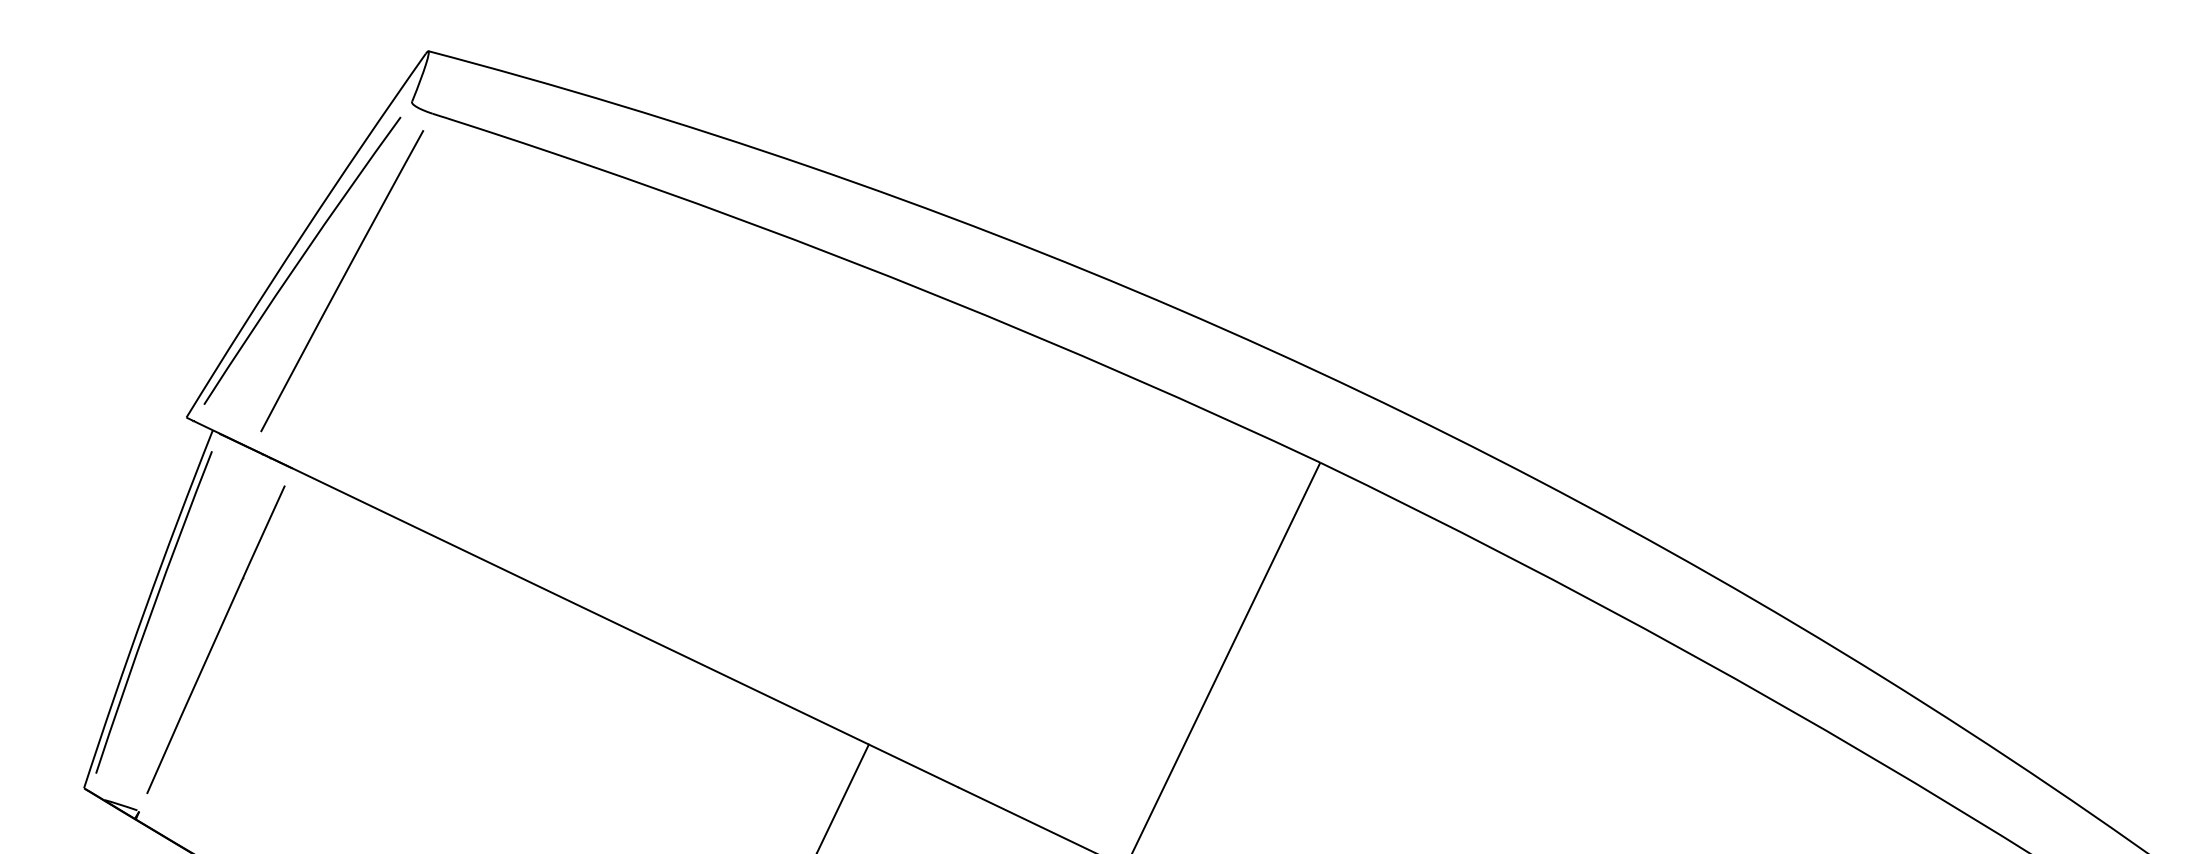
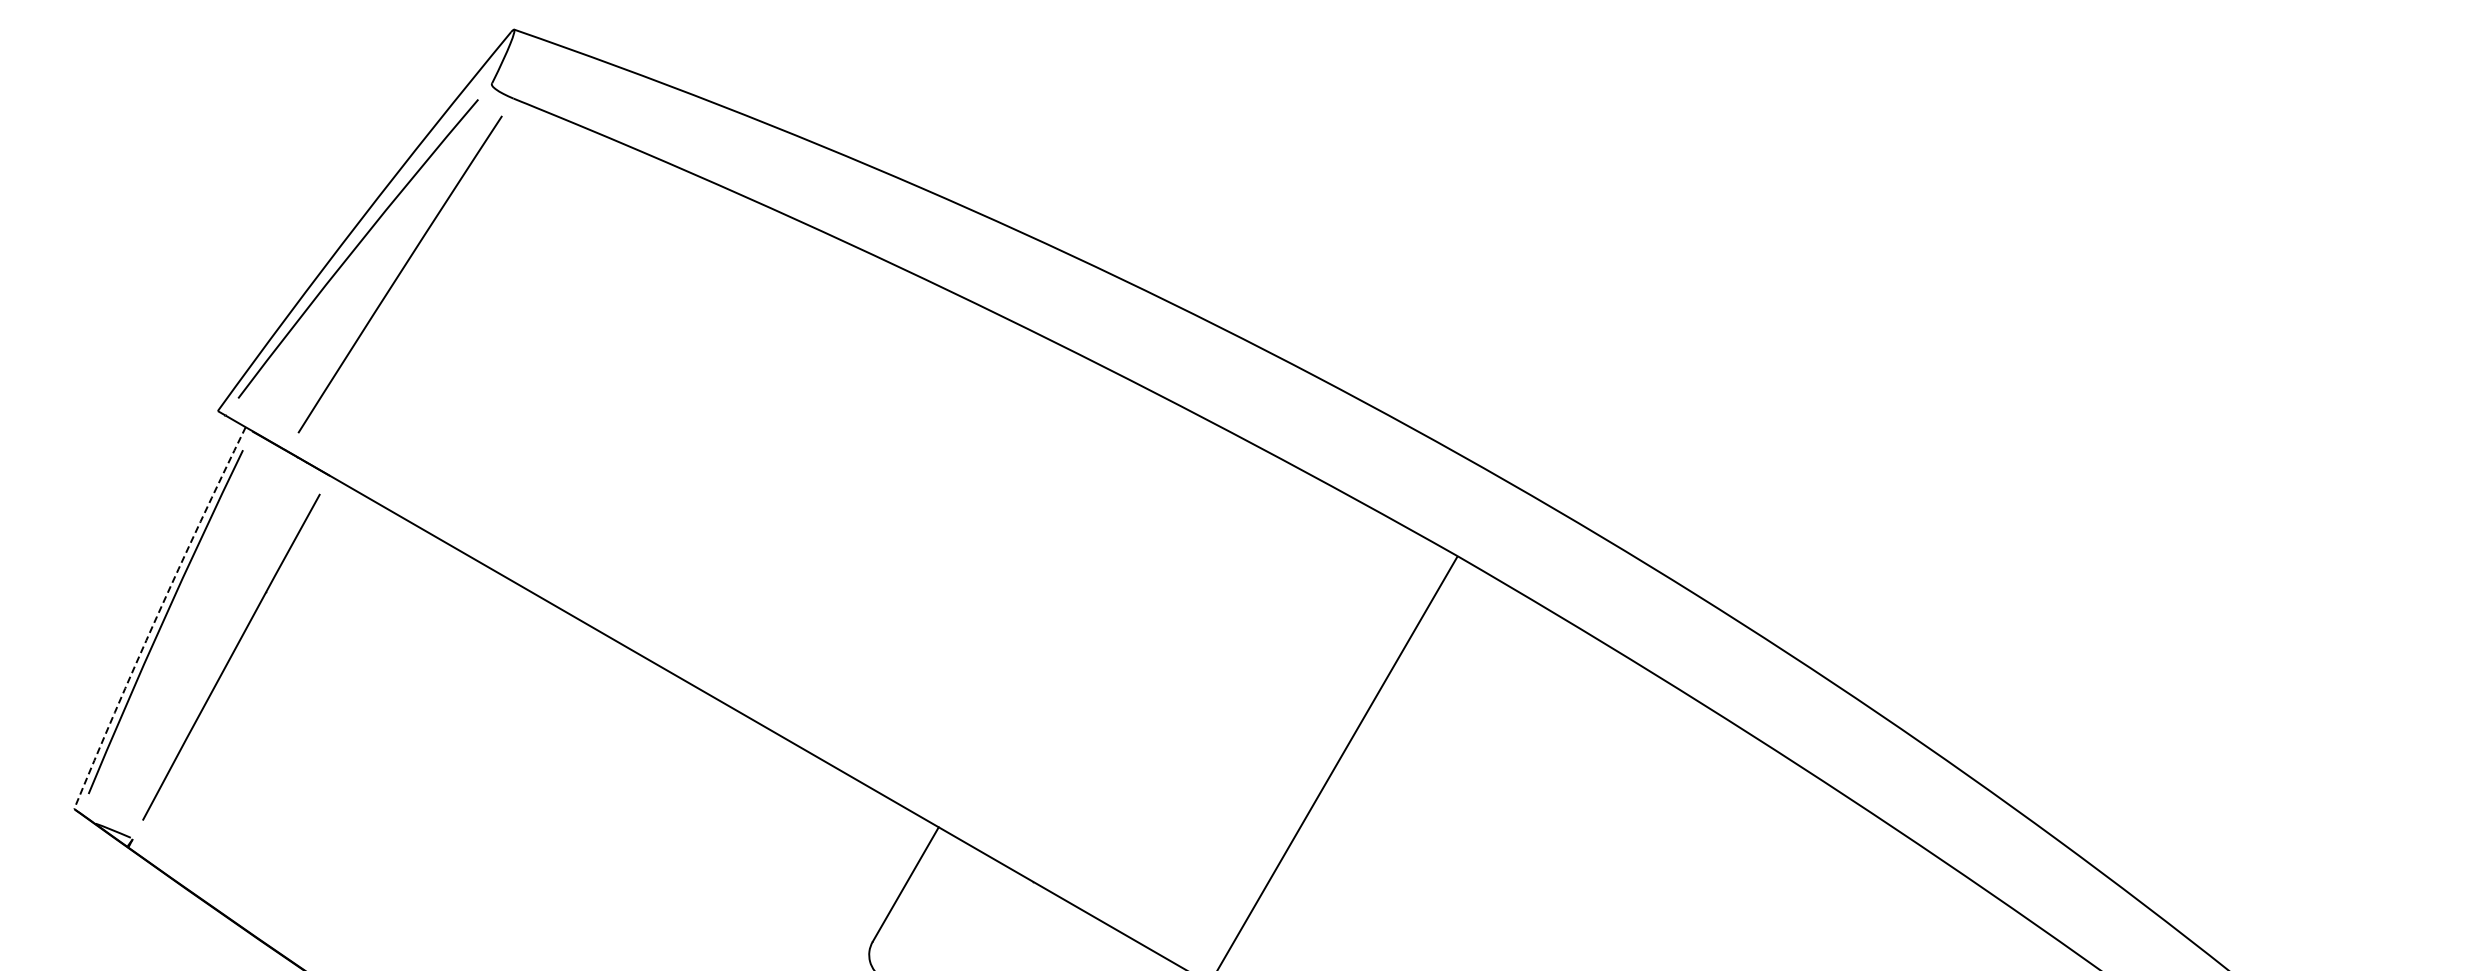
arc: (145, 608) -> (156, 616), solid -> dashed

